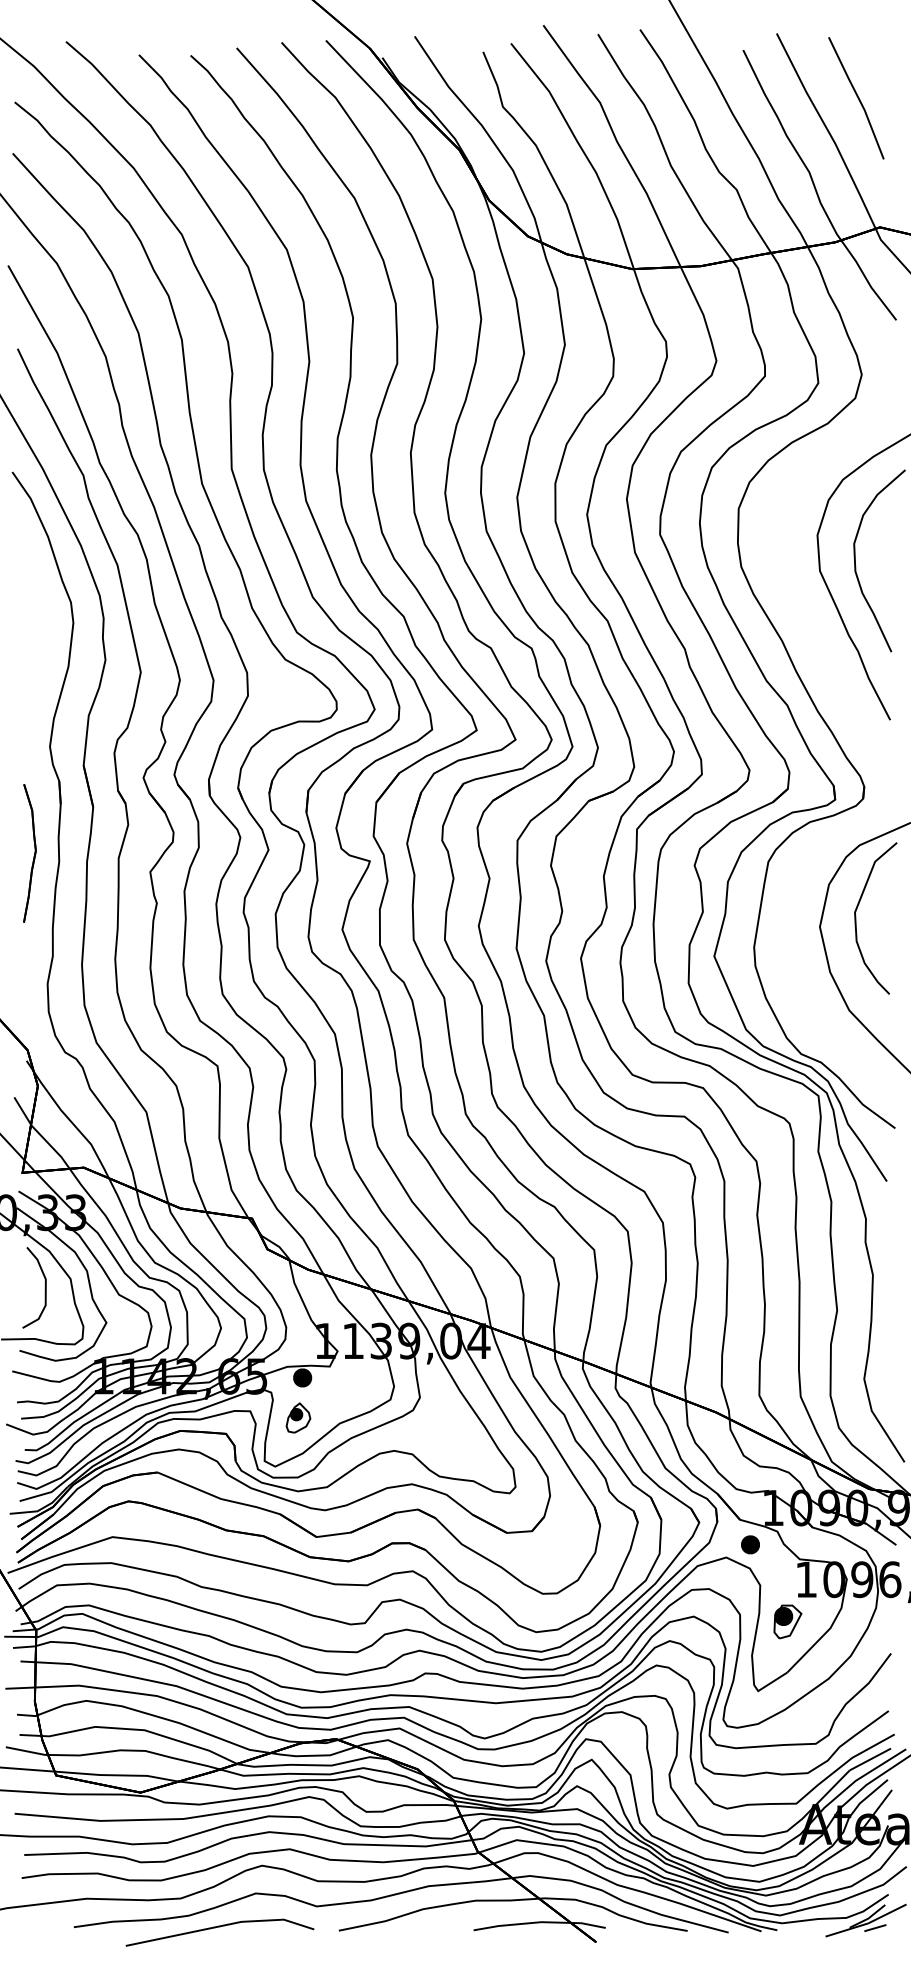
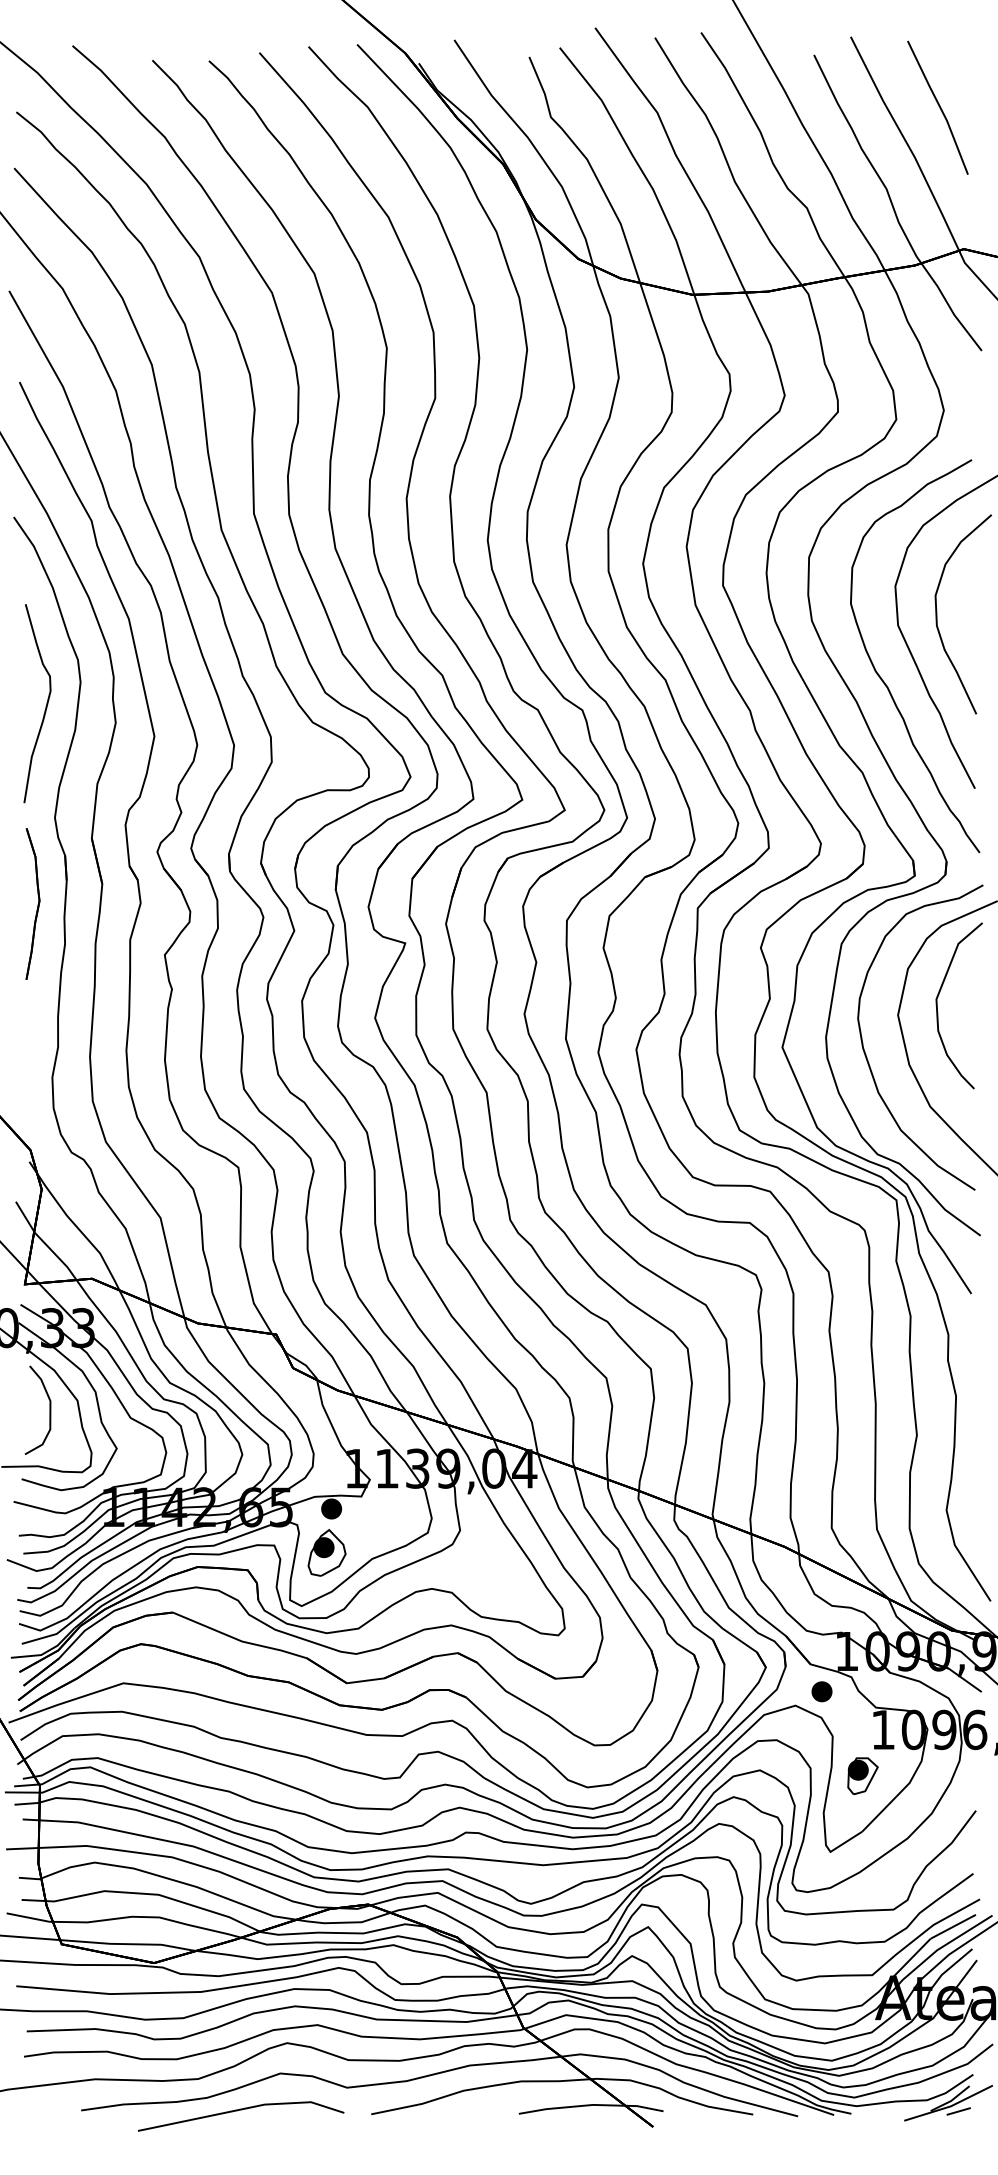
curve: (804, 617) -> (881, 676), added
curve: (41, 643) -> (45, 704), added
part: (29, 853) -> (32, 904), moved
curve: (791, 963) -> (866, 1055), added
part: (298, 1417) -> (327, 1552), size x1.43

